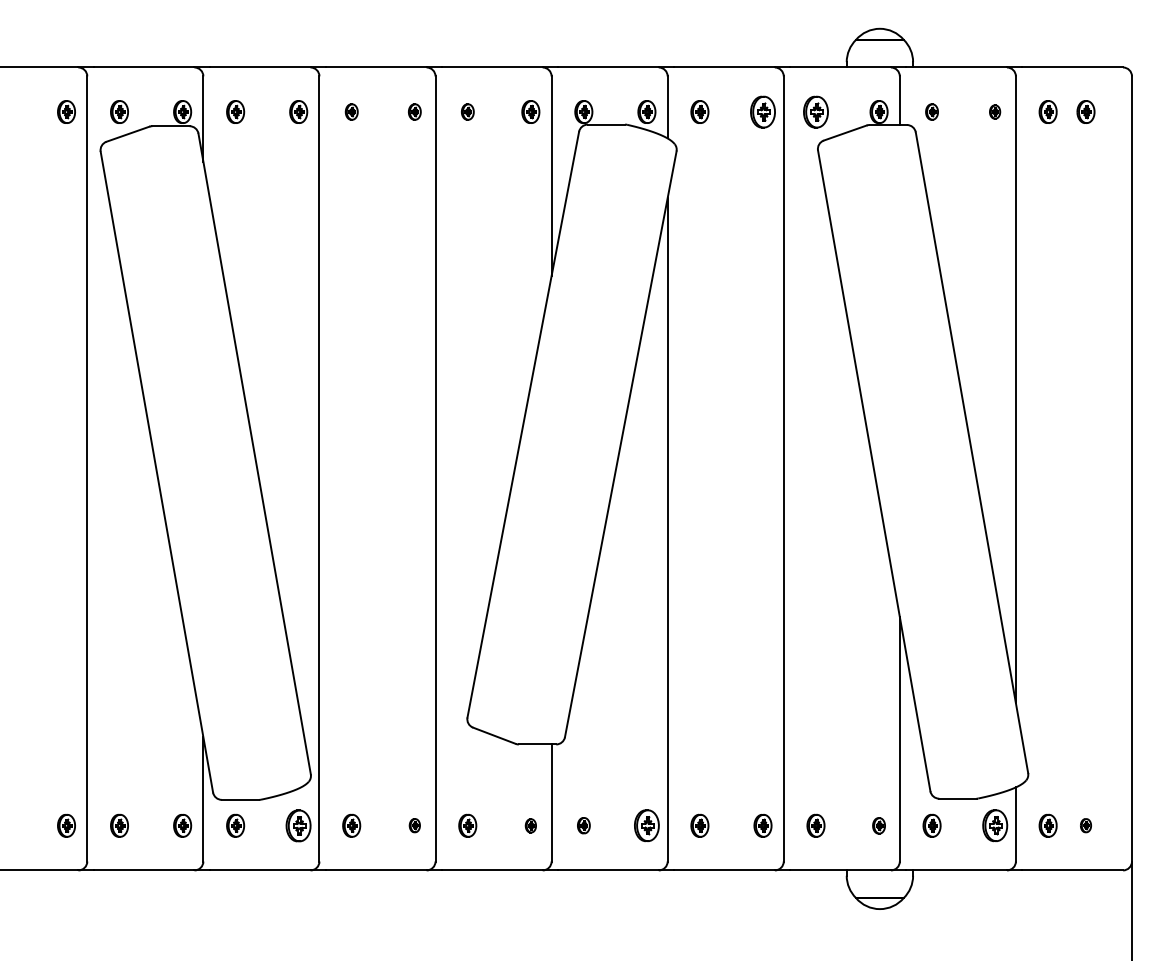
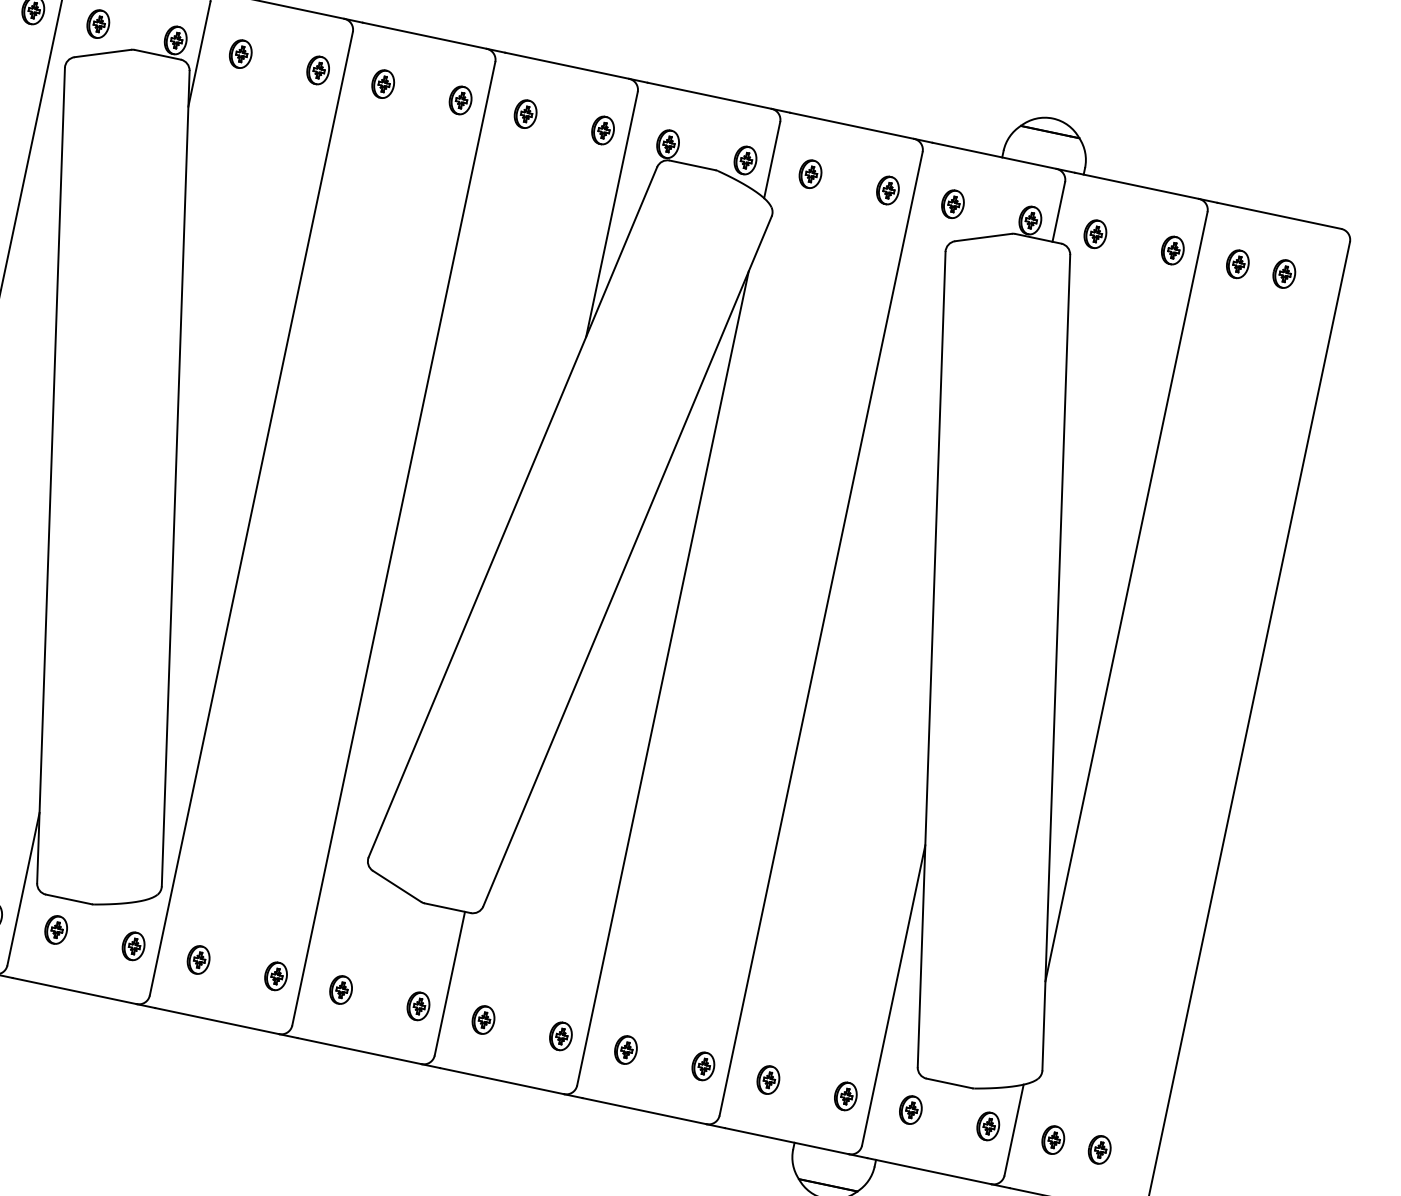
part: (351, 111) -> (383, 83), size x1.43
part: (414, 111) -> (460, 99), size x1.43
part: (467, 111) -> (525, 113), size x1.43
part: (762, 111) -> (887, 189), size x0.71
part: (815, 111) -> (952, 203), size x0.71
part: (931, 111) -> (1094, 233), size x1.43
part: (994, 111) -> (1172, 249), size x1.67
part: (298, 825) -> (133, 945), size x0.71
part: (414, 825) -> (275, 975), size x1.67
part: (530, 825) -> (418, 1005), size x1.67
part: (583, 825) -> (483, 1019), size x1.43
part: (646, 825) -> (560, 1035), size x0.71
part: (878, 825) -> (845, 1095), size x1.43
part: (994, 825) -> (987, 1125), size x0.71
part: (1085, 825) -> (1099, 1149), size x1.67

